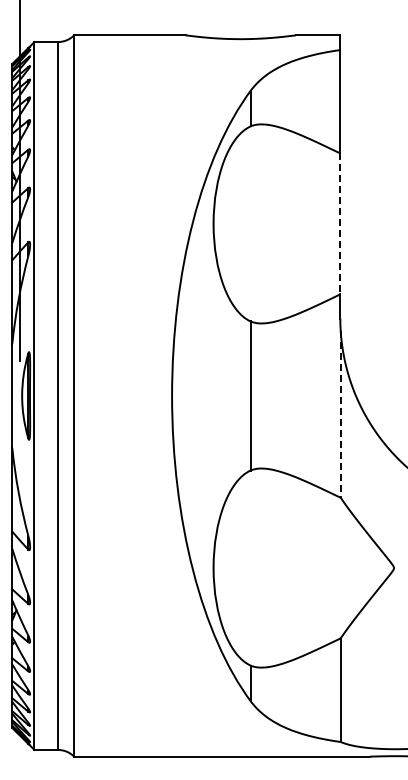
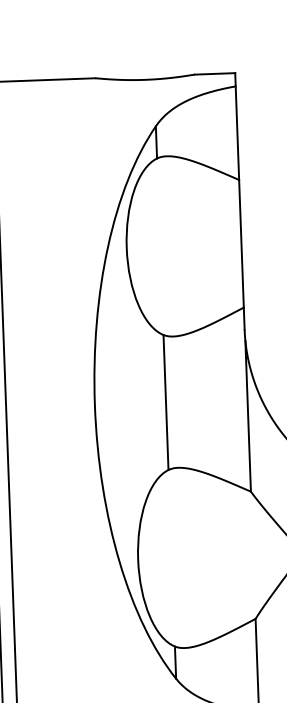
line: (340, 223) -> (241, 243), dashed -> solid
line: (340, 414) -> (247, 416), dashed -> solid

